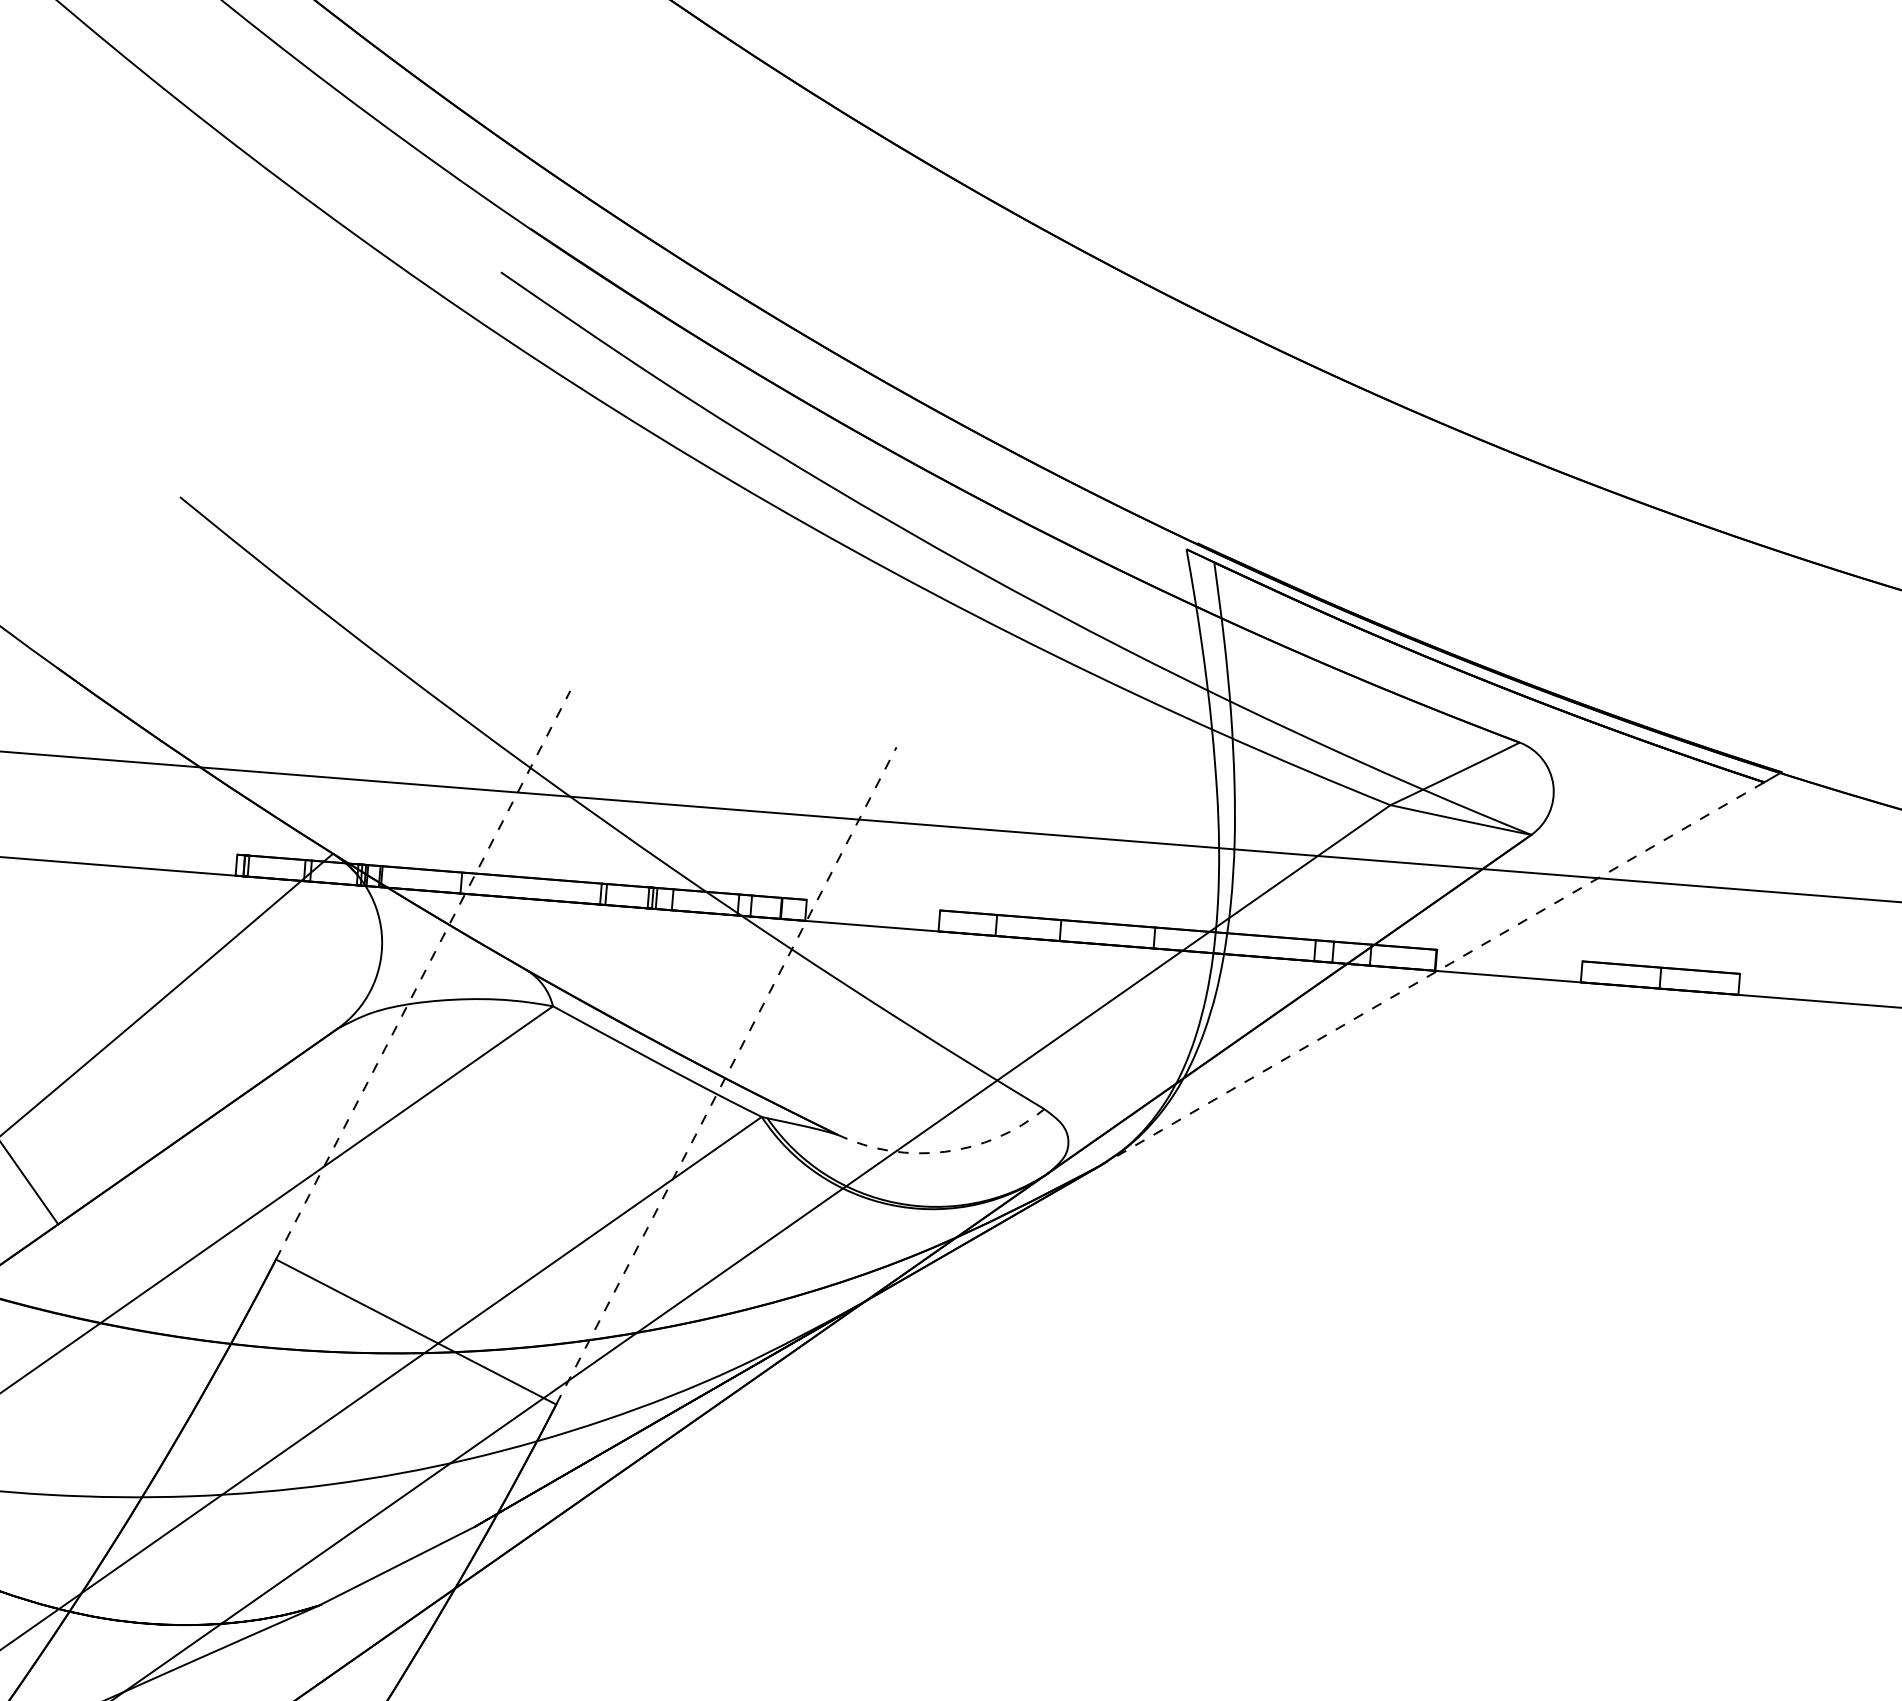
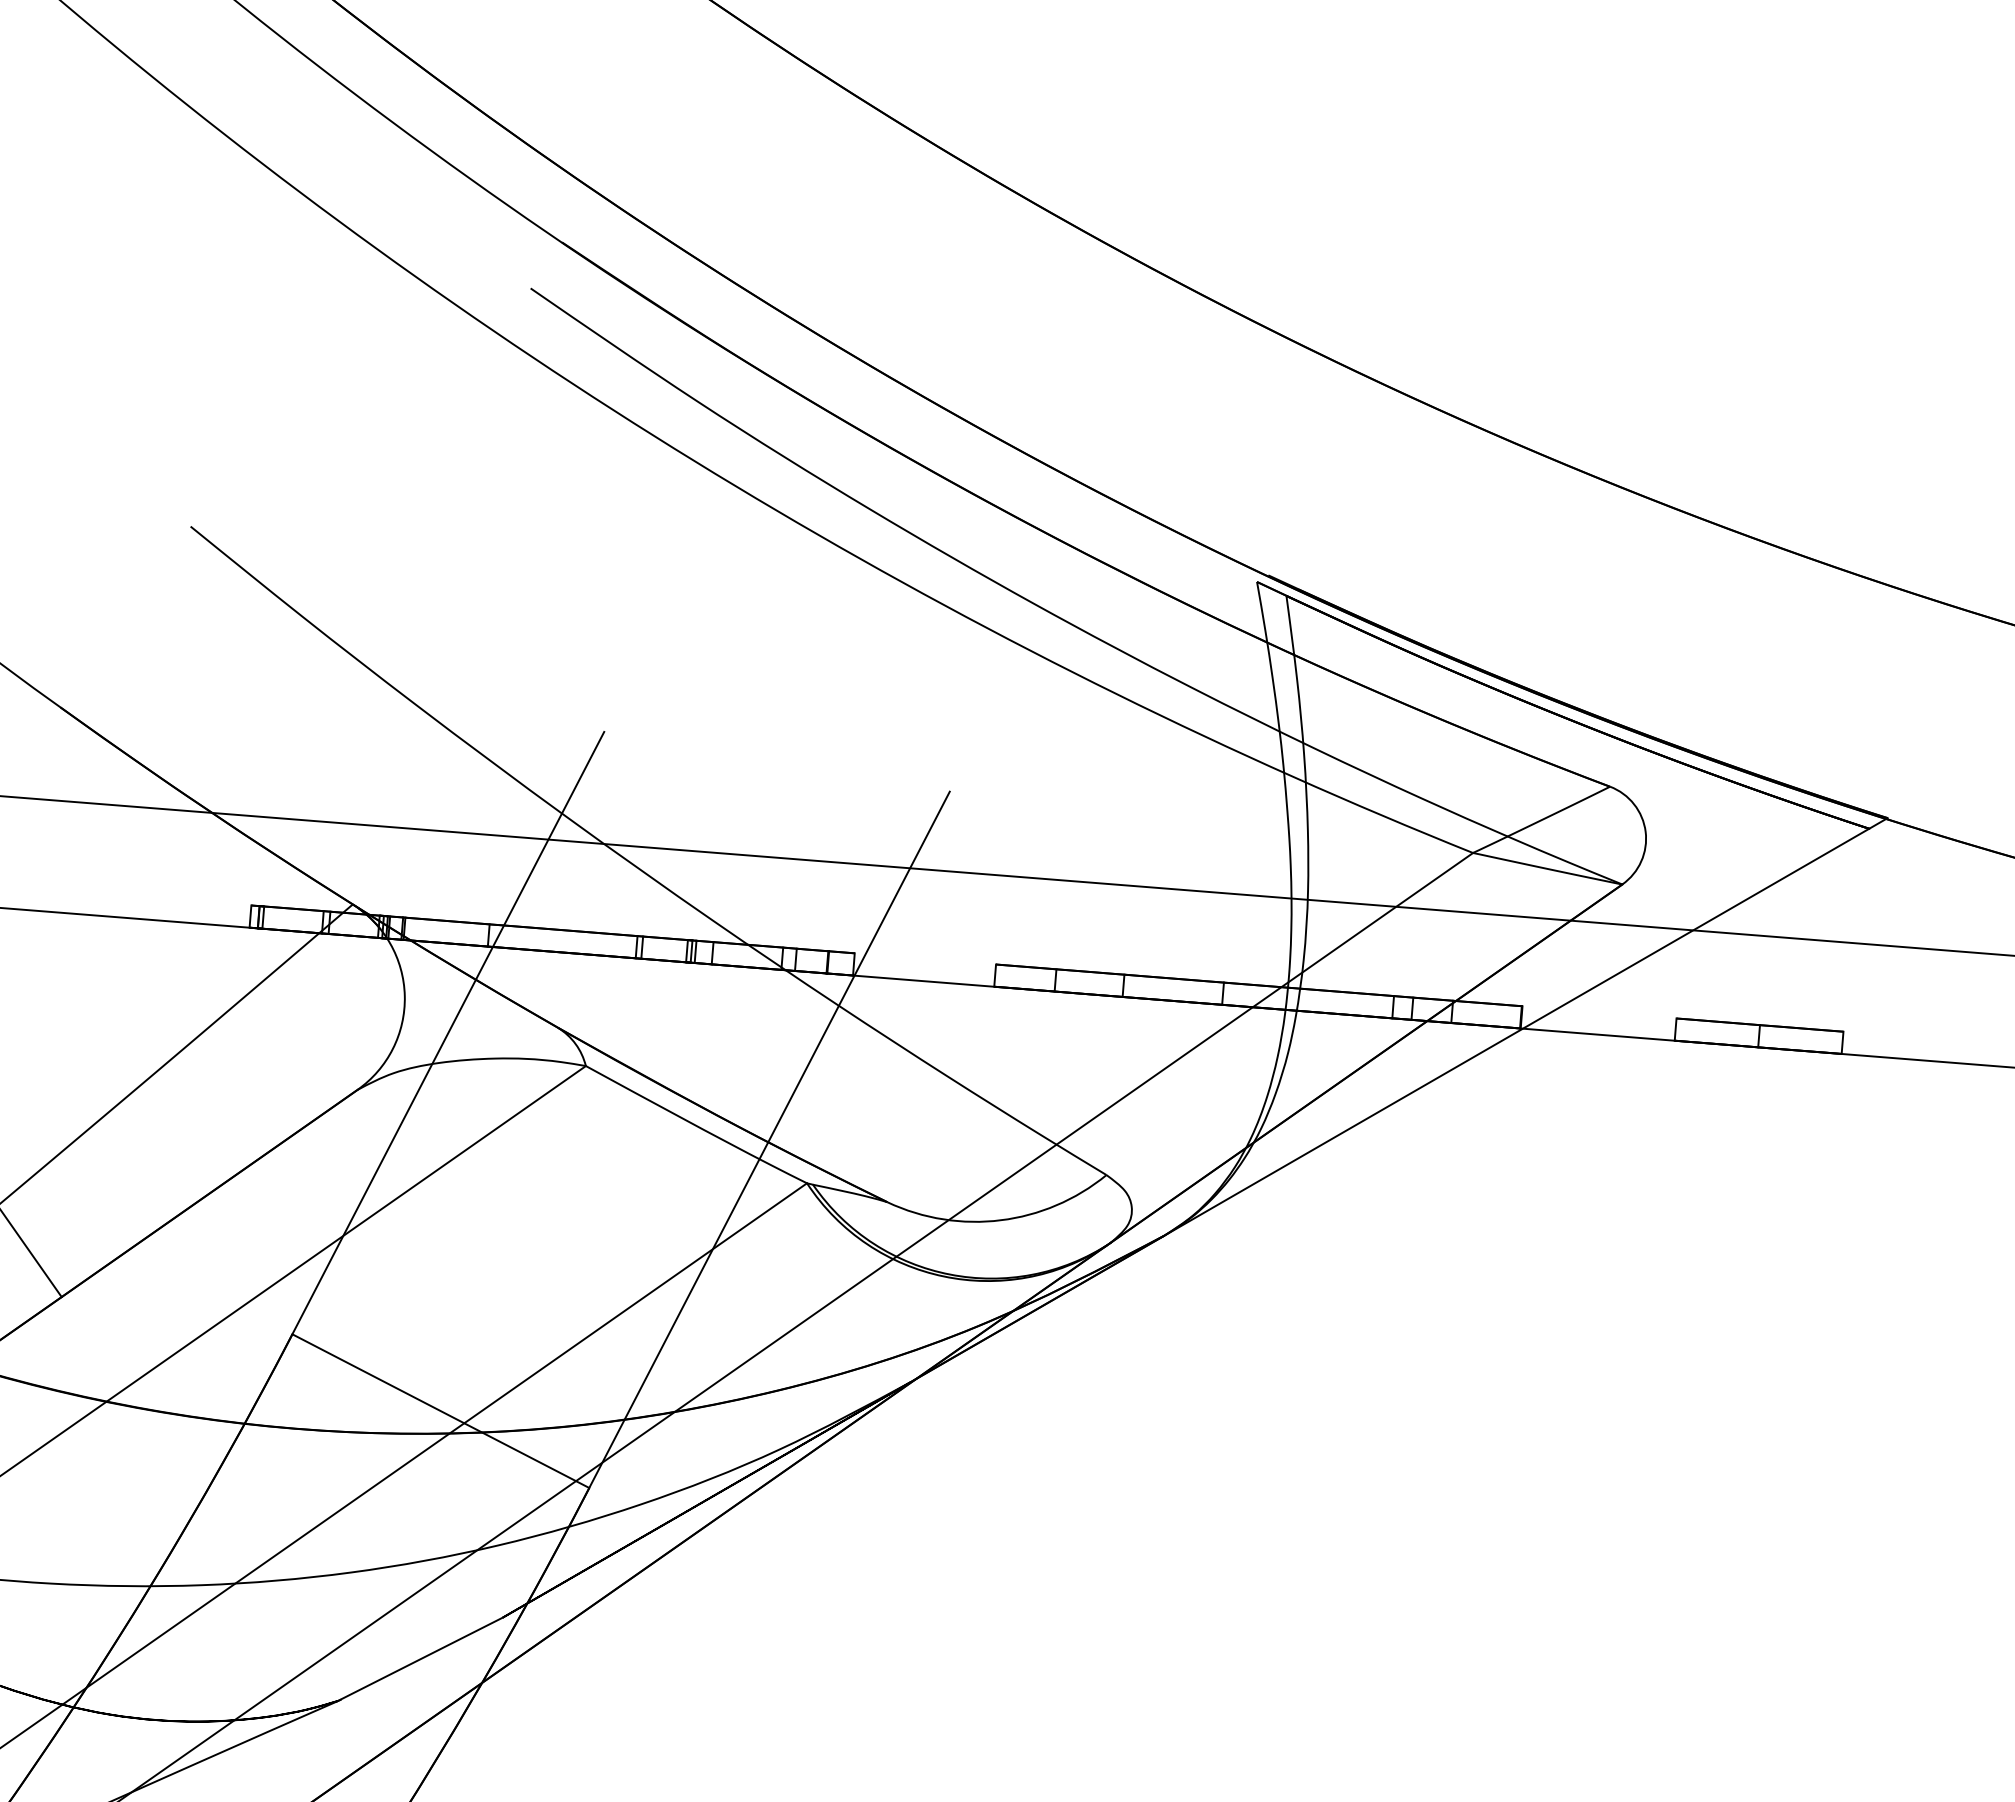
line: (423, 974) -> (448, 1032), dashed -> solid
line: (1432, 974) -> (1517, 1032), dashed -> solid
line: (726, 1075) -> (769, 1139), dashed -> solid
arc: (944, 1152) -> (1000, 1220), dashed -> solid

